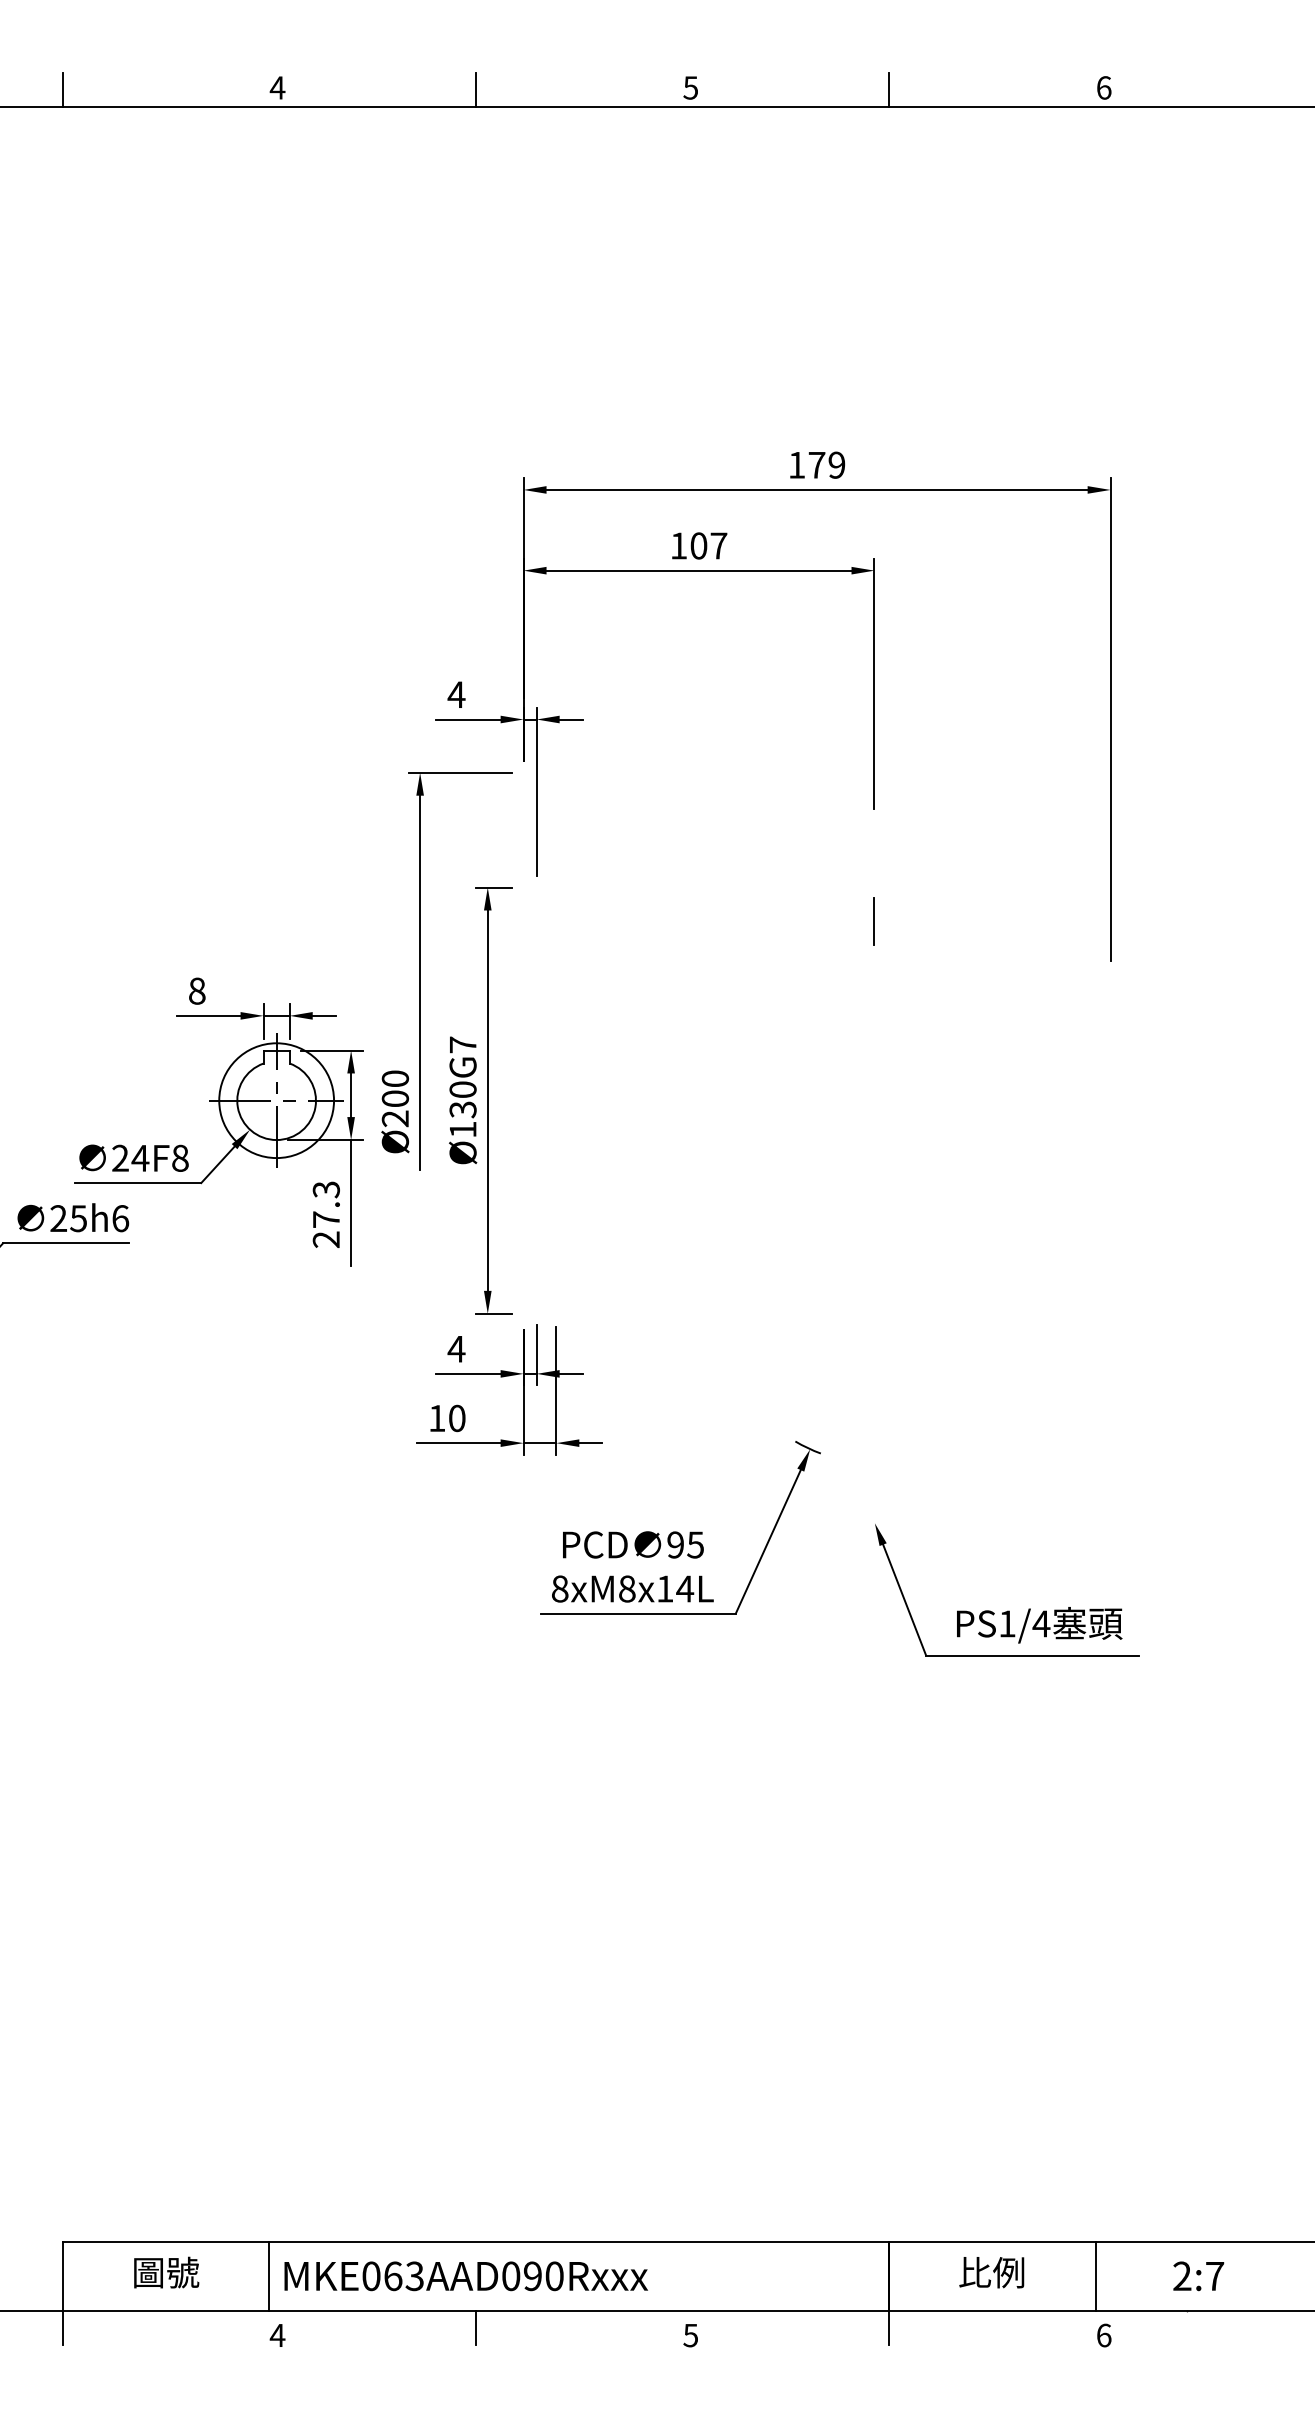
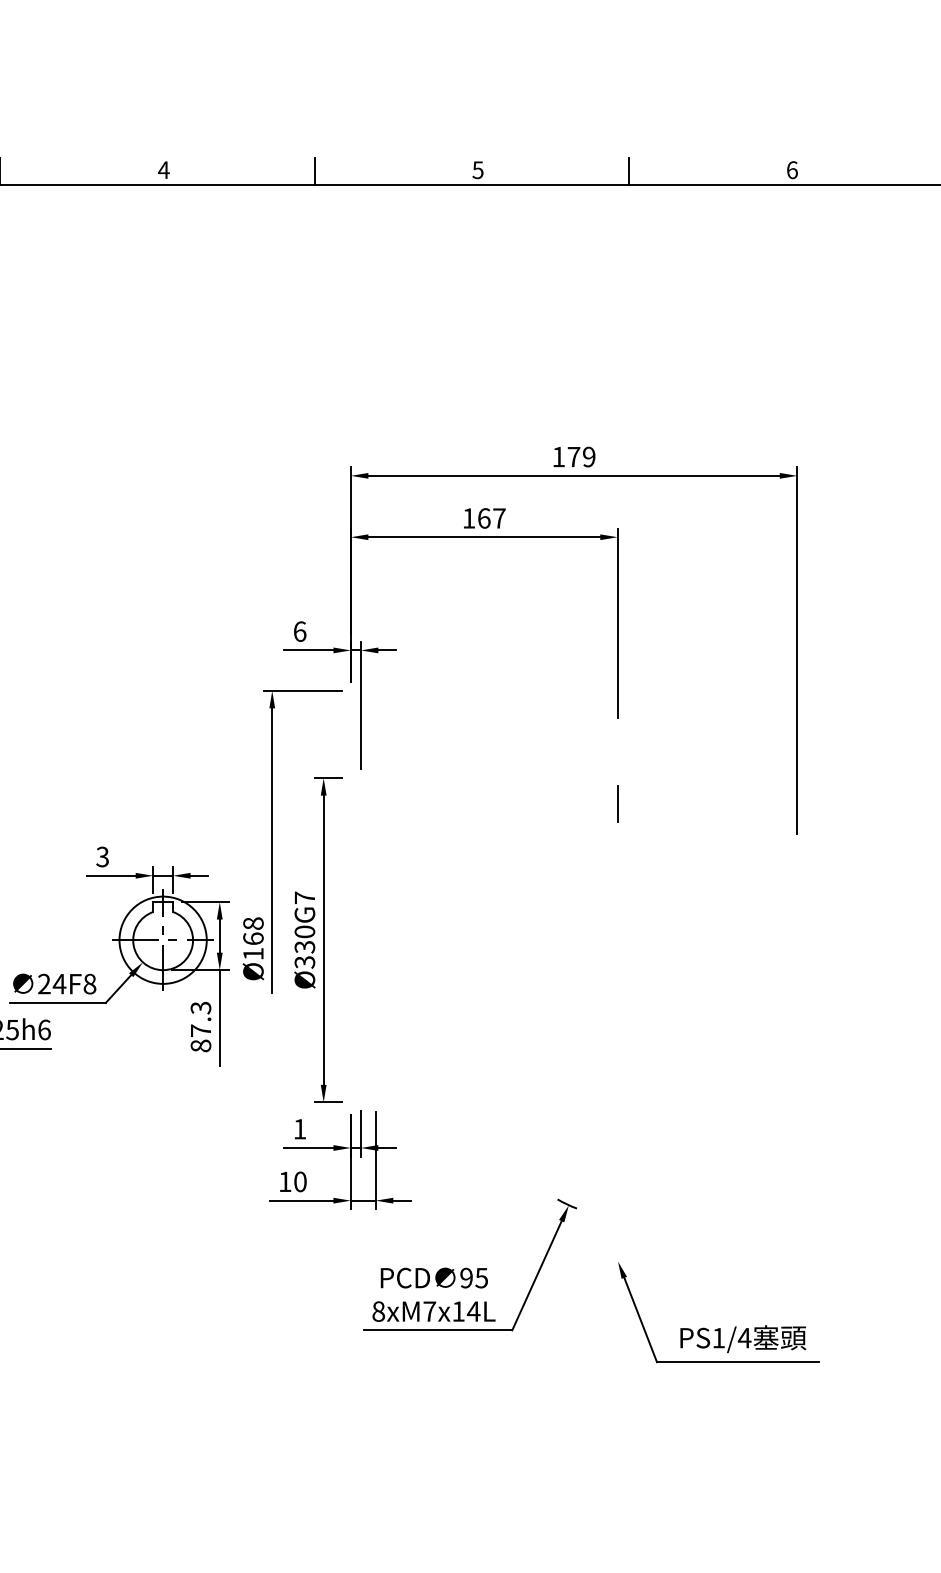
text: (698, 545) -> (483, 518), 107 -> 167
text: (456, 694) -> (299, 631), 4 -> 6
text: (196, 990) -> (102, 856), 8 -> 3
text: (394, 1098) -> (252, 938), Ø200 -> Ø168
text: (462, 1129) -> (304, 962), Ø130G7 -> Ø330G7
text: (325, 1239) -> (200, 1045), 27.3 -> 87.3
text: (456, 1349) -> (299, 1129), 4 -> 1
text: (627, 1588) -> (429, 1311), 8xM8x14L -> 8xM7x14L

